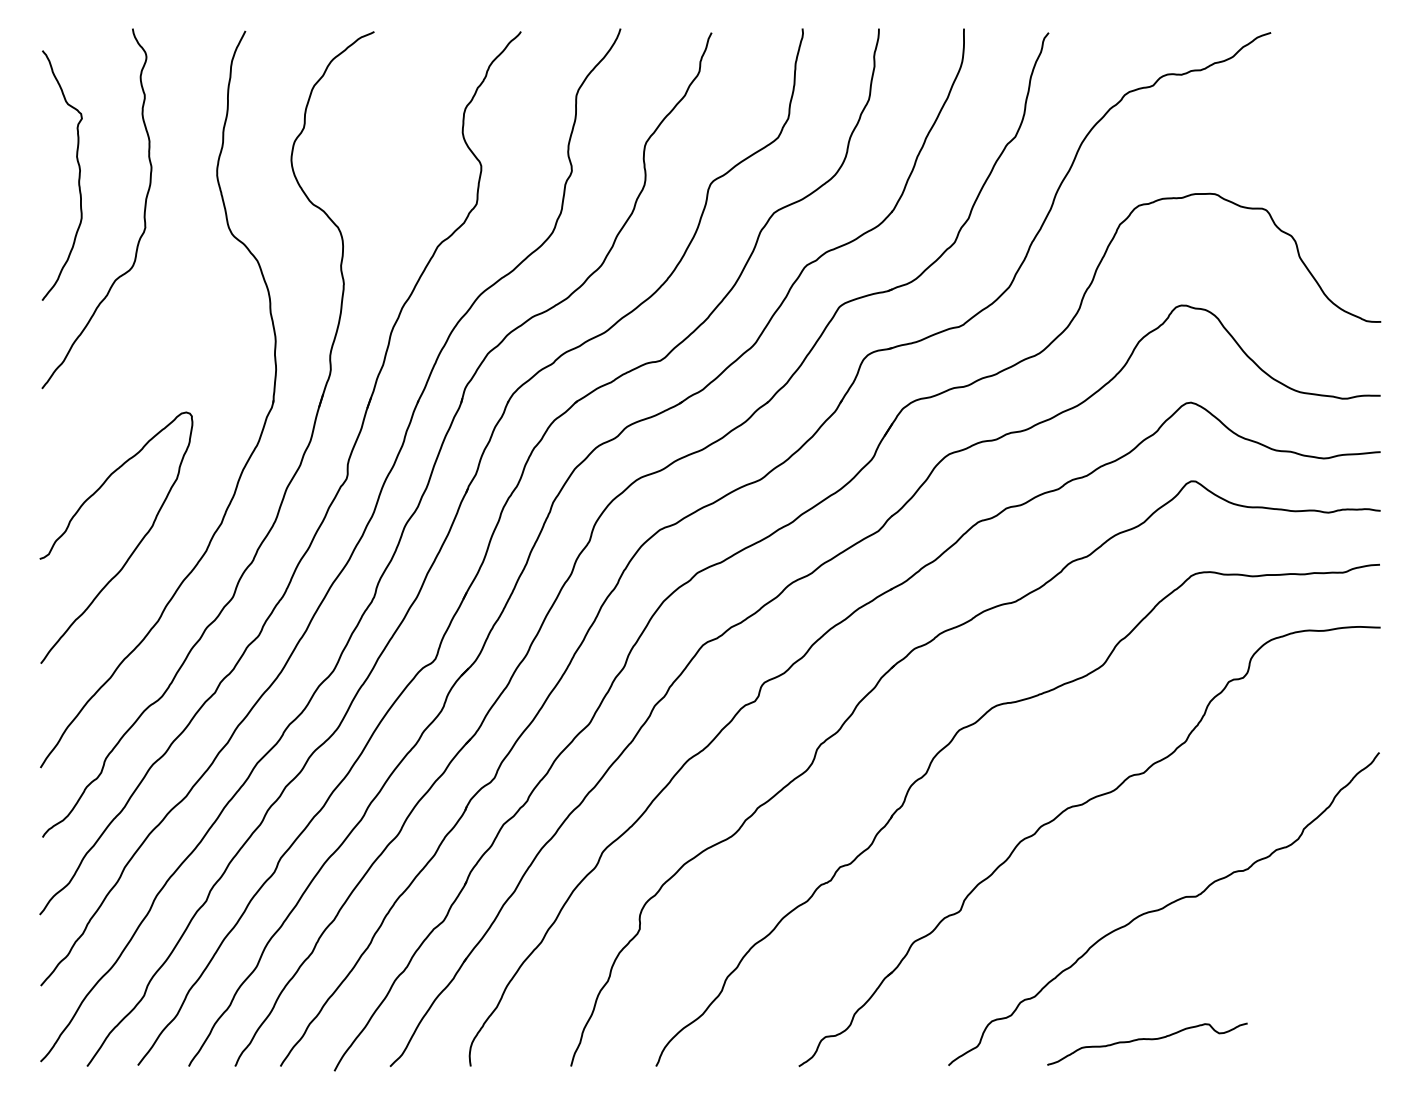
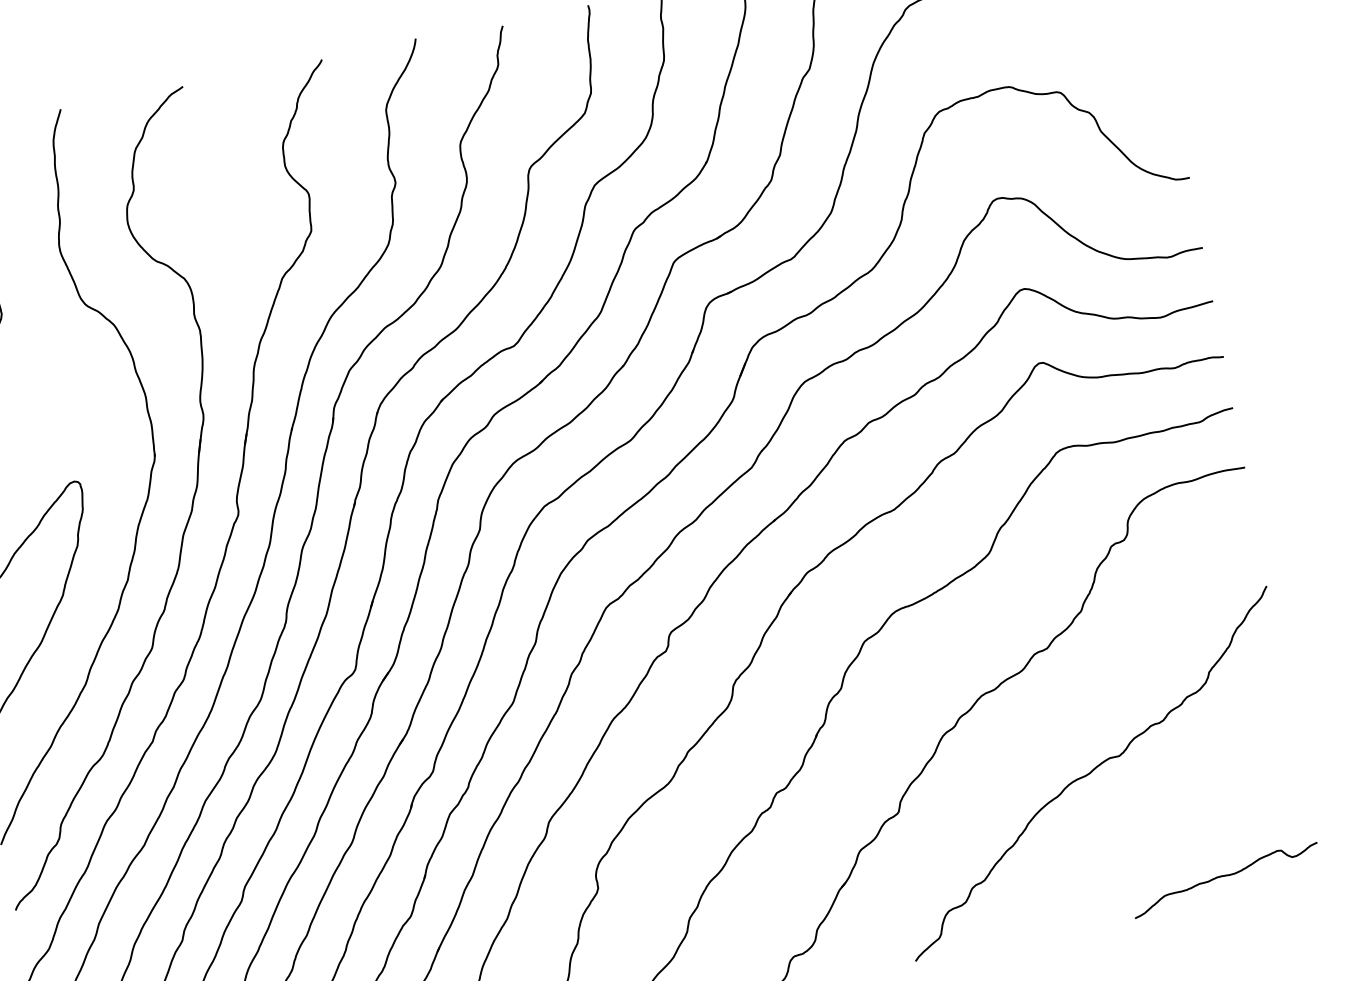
curve: (1147, 1040) -> (1225, 876), moved

